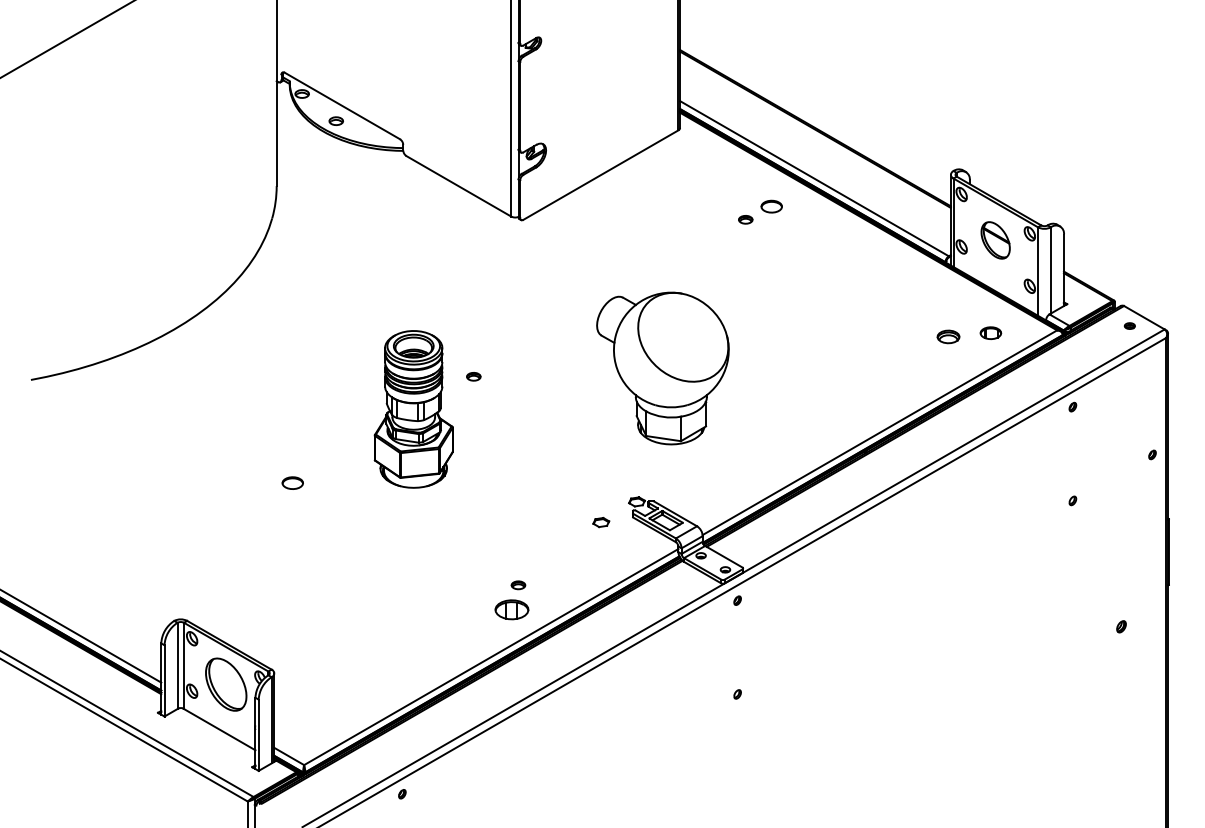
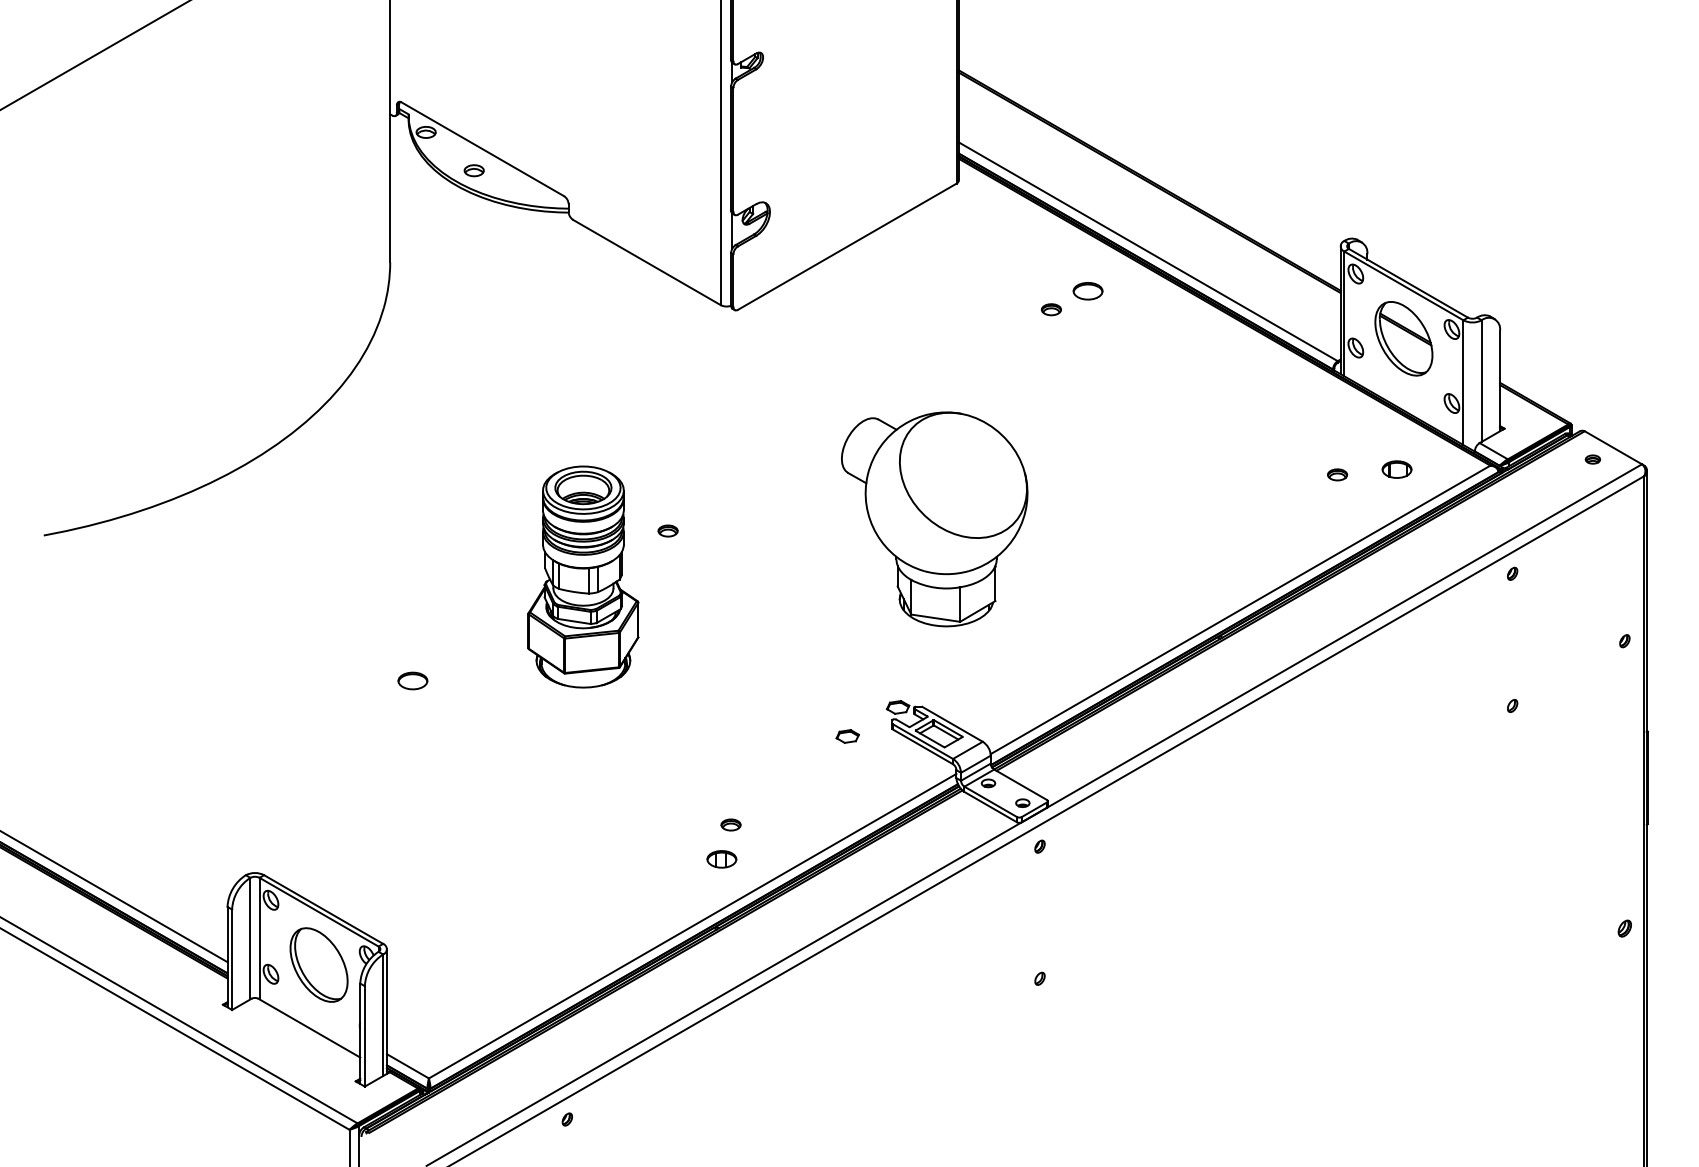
part: (995, 240) -> (1403, 338), size x1.43
part: (948, 336) -> (1337, 474), size x0.62
part: (511, 609) -> (721, 859), size x0.62
part: (1121, 626) -> (1624, 928), moved

